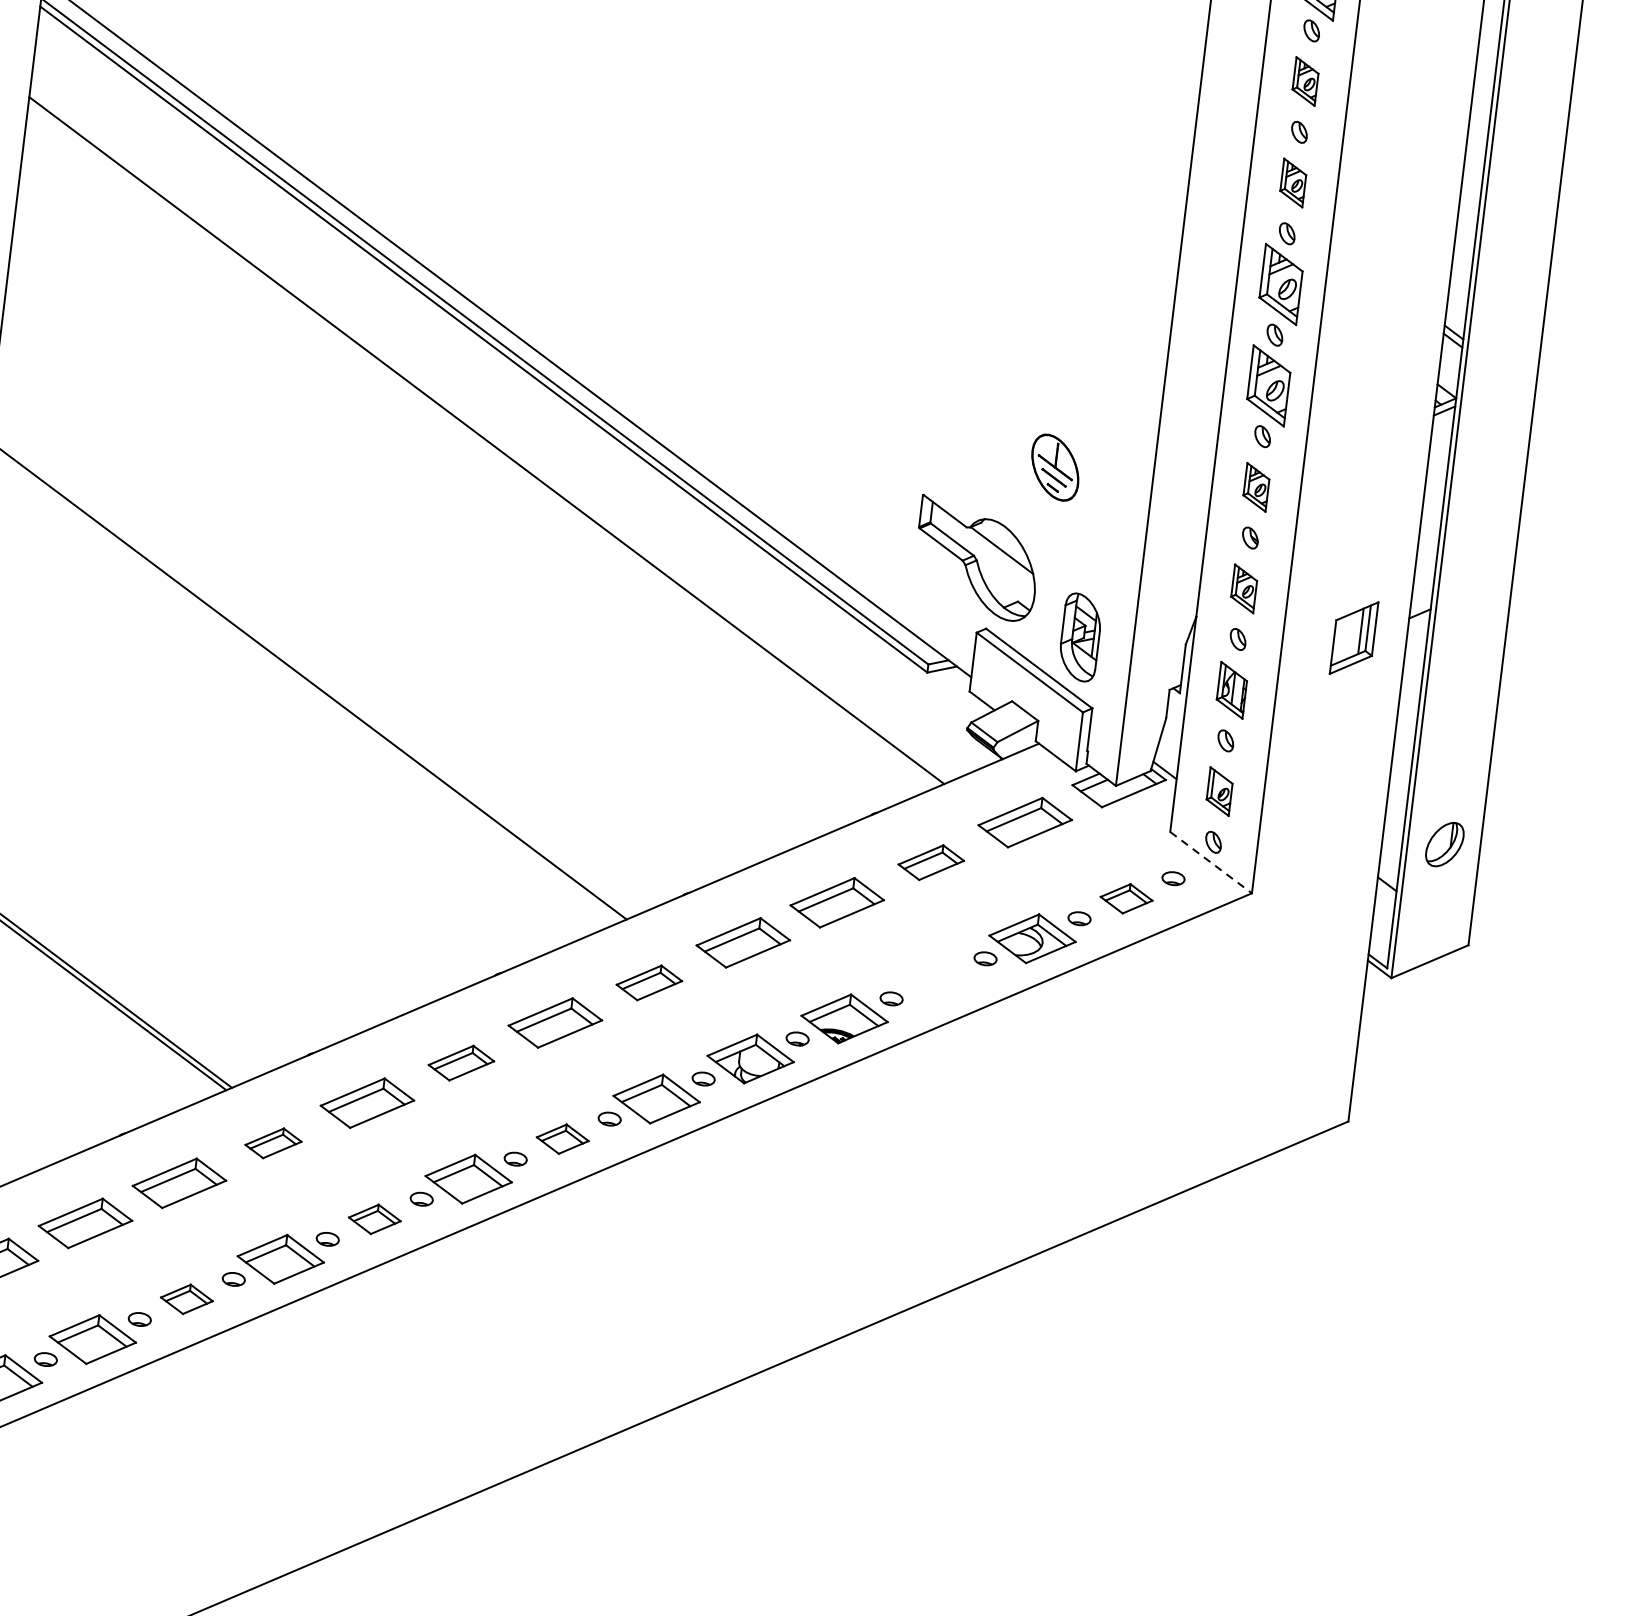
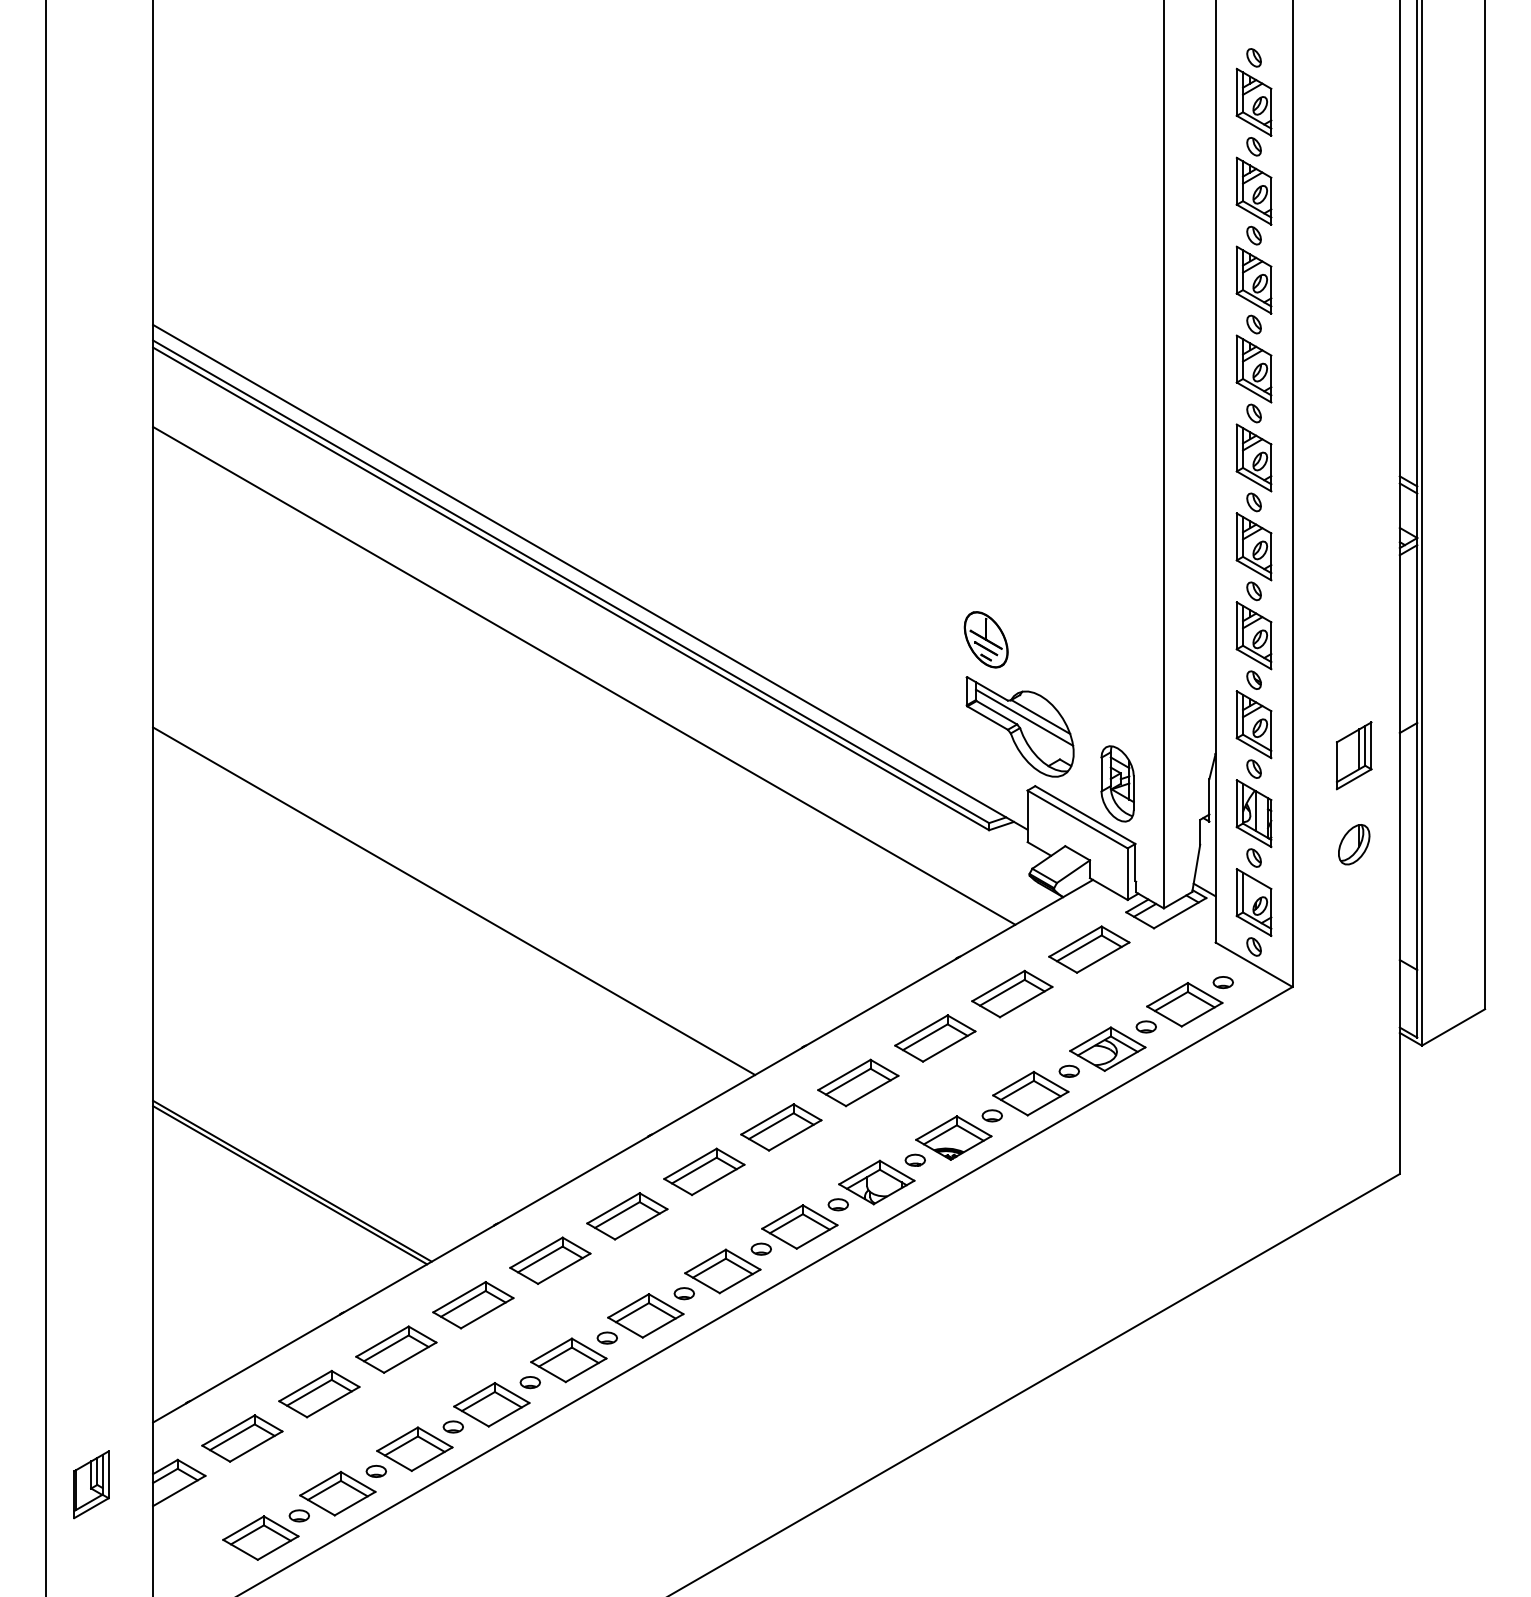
part: (1305, 80) -> (1253, 279), size x1.67
part: (1292, 182) -> (1253, 368), size x1.67
part: (1054, 467) -> (985, 639), moved
part: (1255, 486) -> (1253, 635), size x1.67
line: (983, 548) -> (1024, 717), added
part: (1243, 588) -> (1253, 724), size x1.67
part: (1231, 690) -> (1253, 813), size x1.43
part: (1219, 791) -> (1253, 902), size x1.67
part: (1445, 844) -> (1354, 844), moved
part: (931, 862) -> (1012, 993), size x1.43
line: (1211, 863) -> (1254, 965), dashed -> solid
part: (1126, 898) -> (1184, 1004), size x1.67
part: (938, 978) -> (1030, 1093), added
part: (649, 983) -> (781, 1127), size x1.43
part: (461, 1063) -> (627, 1216), size x1.43
part: (562, 1139) -> (722, 1271), size x1.67
part: (273, 1143) -> (473, 1305), size x1.67
part: (374, 1219) -> (568, 1360), size x1.67
part: (186, 1298) -> (414, 1448), size x1.67

